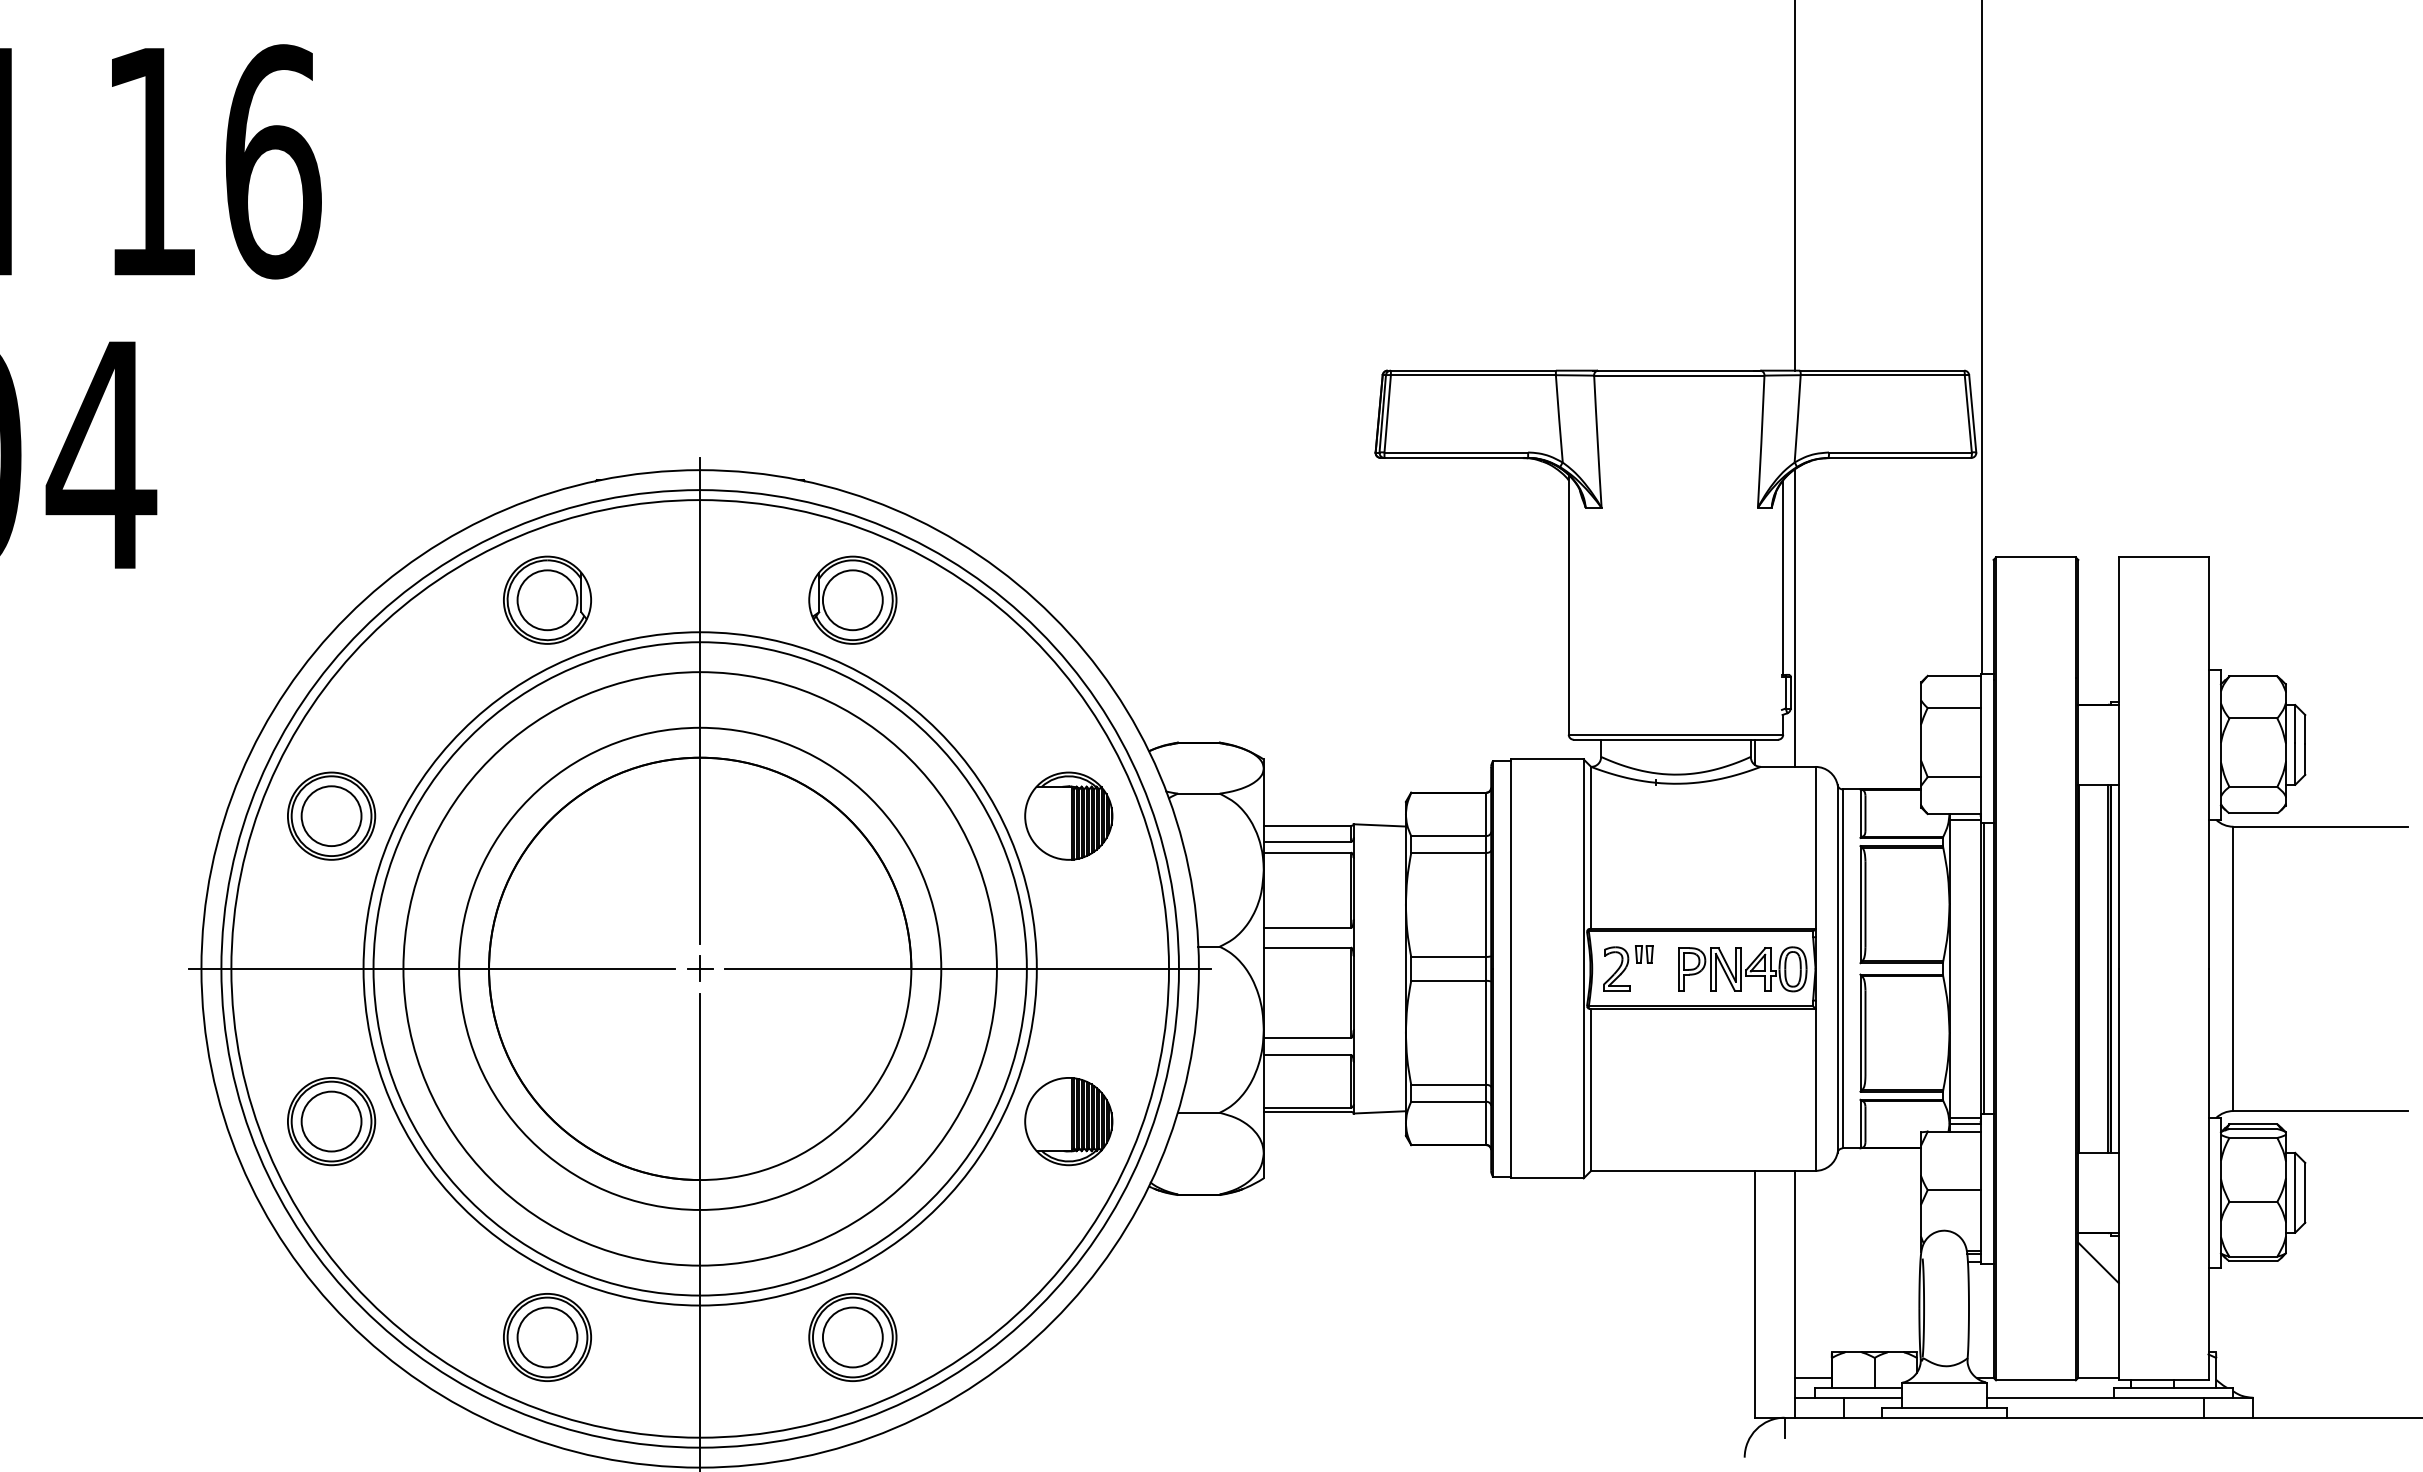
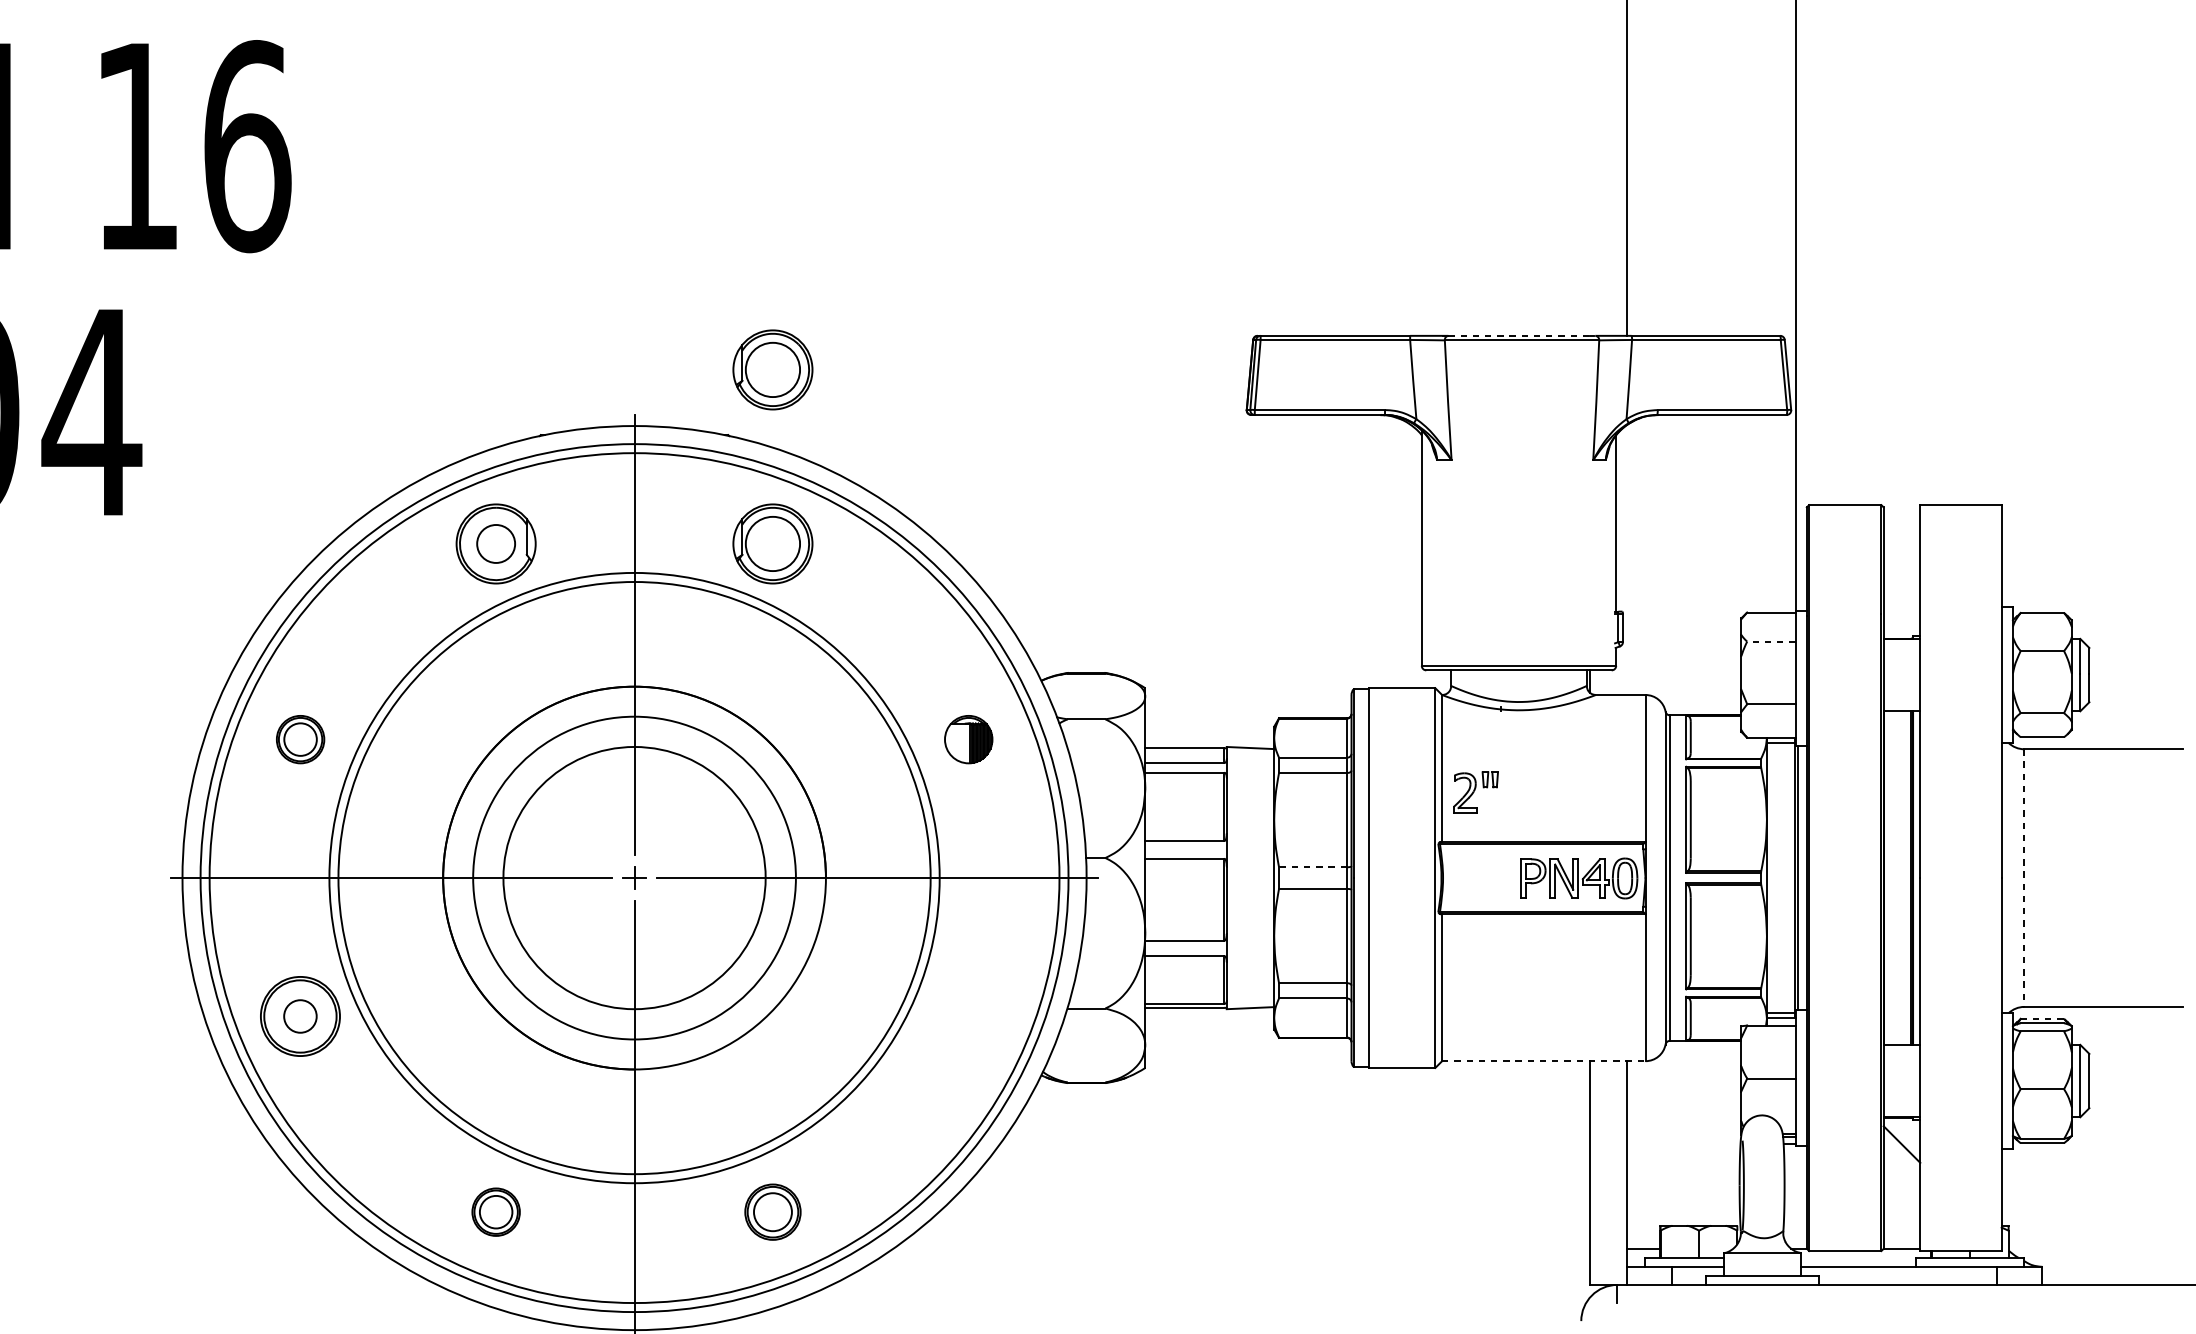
line: (1679, 370) -> (1522, 335), solid -> dashed
part: (852, 407) -> (772, 369), added
circle: (547, 600) -> (496, 544), size x0.7
line: (1794, 617) -> (1626, 559), removed
line: (1954, 708) -> (1771, 642), solid -> dashed
part: (331, 815) -> (300, 739), size x0.6
part: (1068, 815) -> (968, 739), size x0.6
line: (1448, 956) -> (1312, 866), solid -> dashed
circle: (699, 968) -> (633, 877), size x0.6
circle: (700, 968) -> (634, 877), size x0.6
part: (1628, 968) -> (1475, 792), moved
line: (2233, 969) -> (2024, 878), solid -> dashed
circle: (331, 1121) -> (300, 1016), size x0.6
part: (1068, 1121) -> (968, 1016), removed
line: (2253, 1124) -> (2042, 1019), solid -> dashed
line: (1703, 1170) -> (1543, 1060), solid -> dashed
part: (547, 1337) -> (496, 1212), size x0.6
part: (852, 1337) -> (772, 1212), size x0.7

